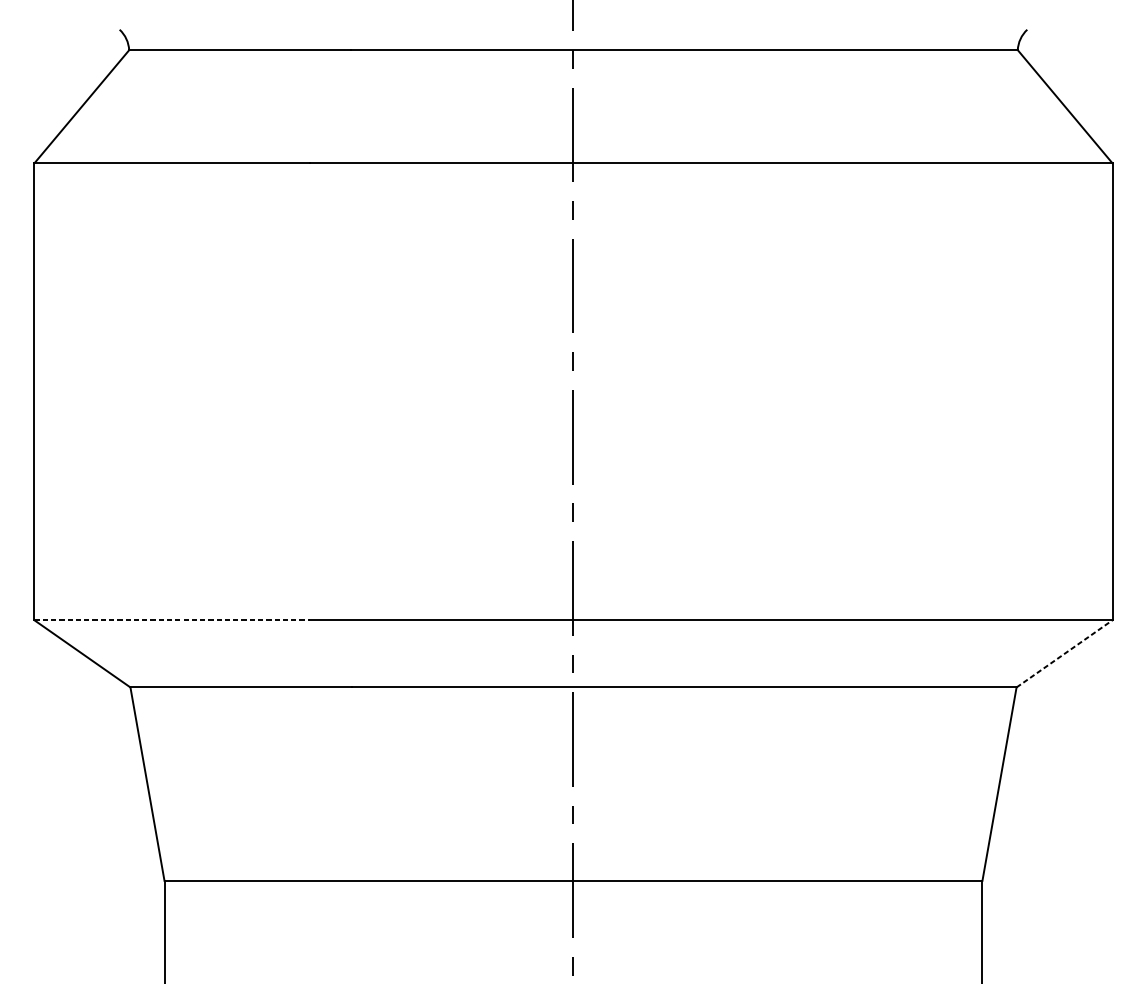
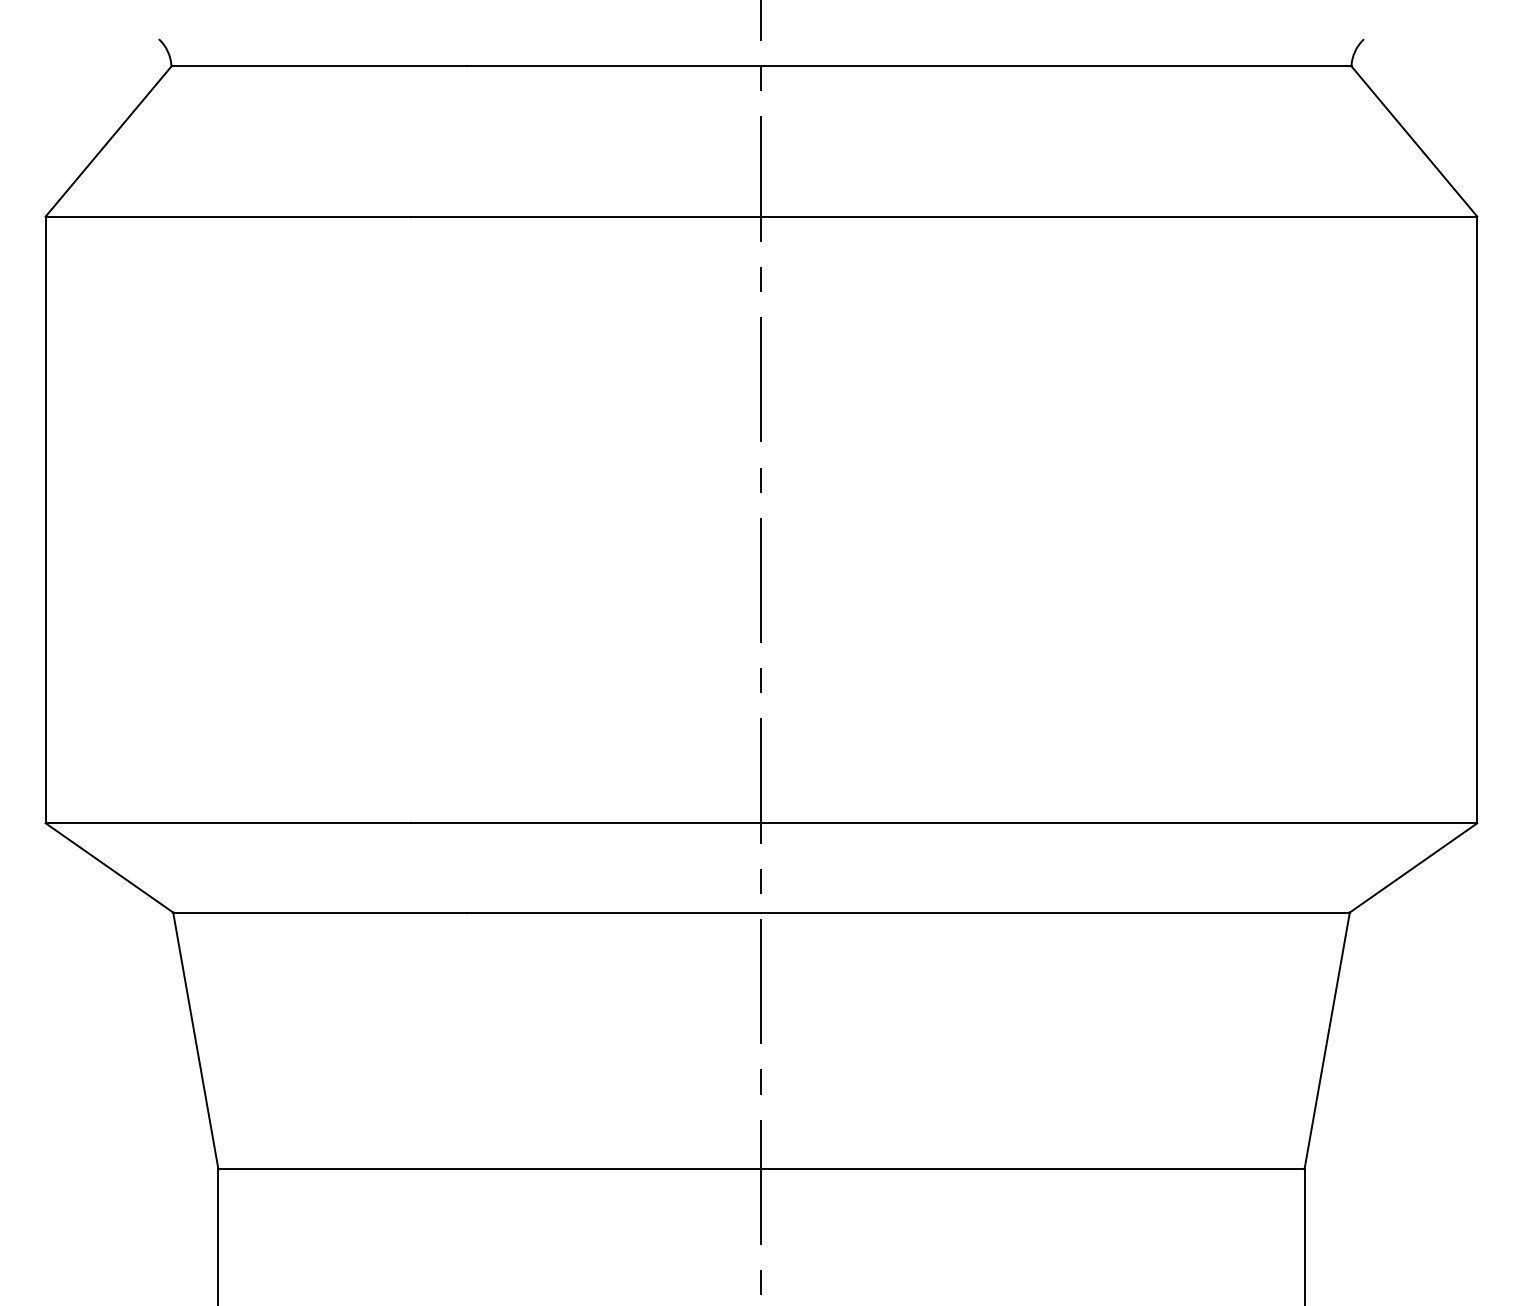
line: (172, 620) -> (228, 823), dashed -> solid
line: (1064, 653) -> (1413, 867), dashed -> solid

